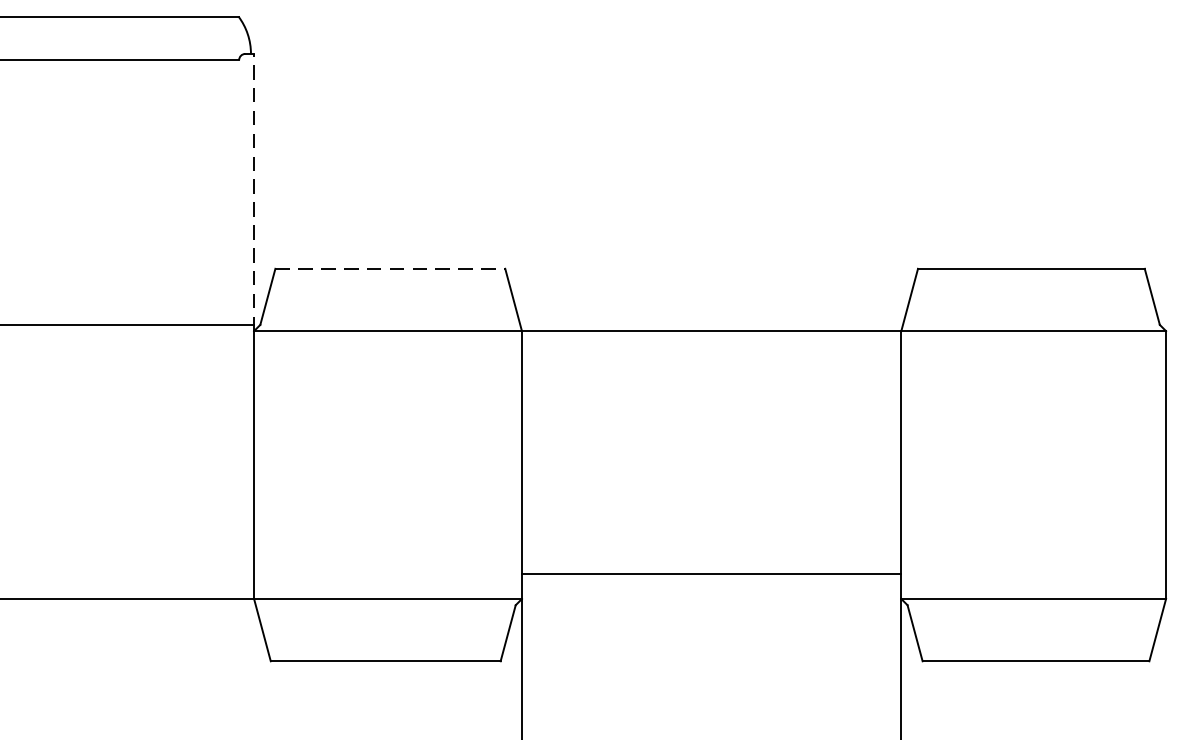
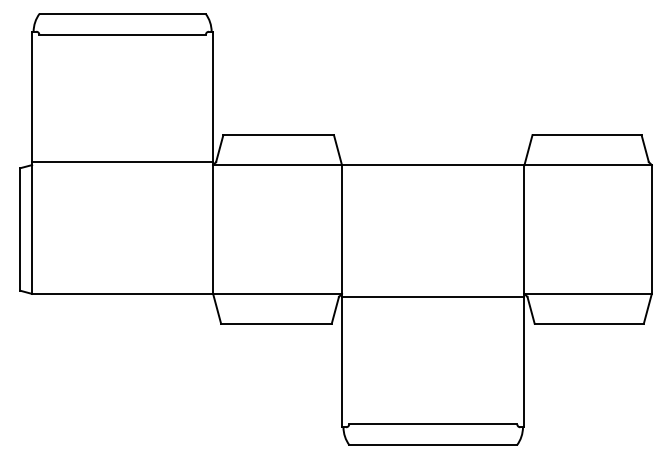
line: (254, 192) -> (213, 98), dashed -> solid
line: (392, 269) -> (279, 135), dashed -> solid
line: (710, 573) -> (432, 296), moved

